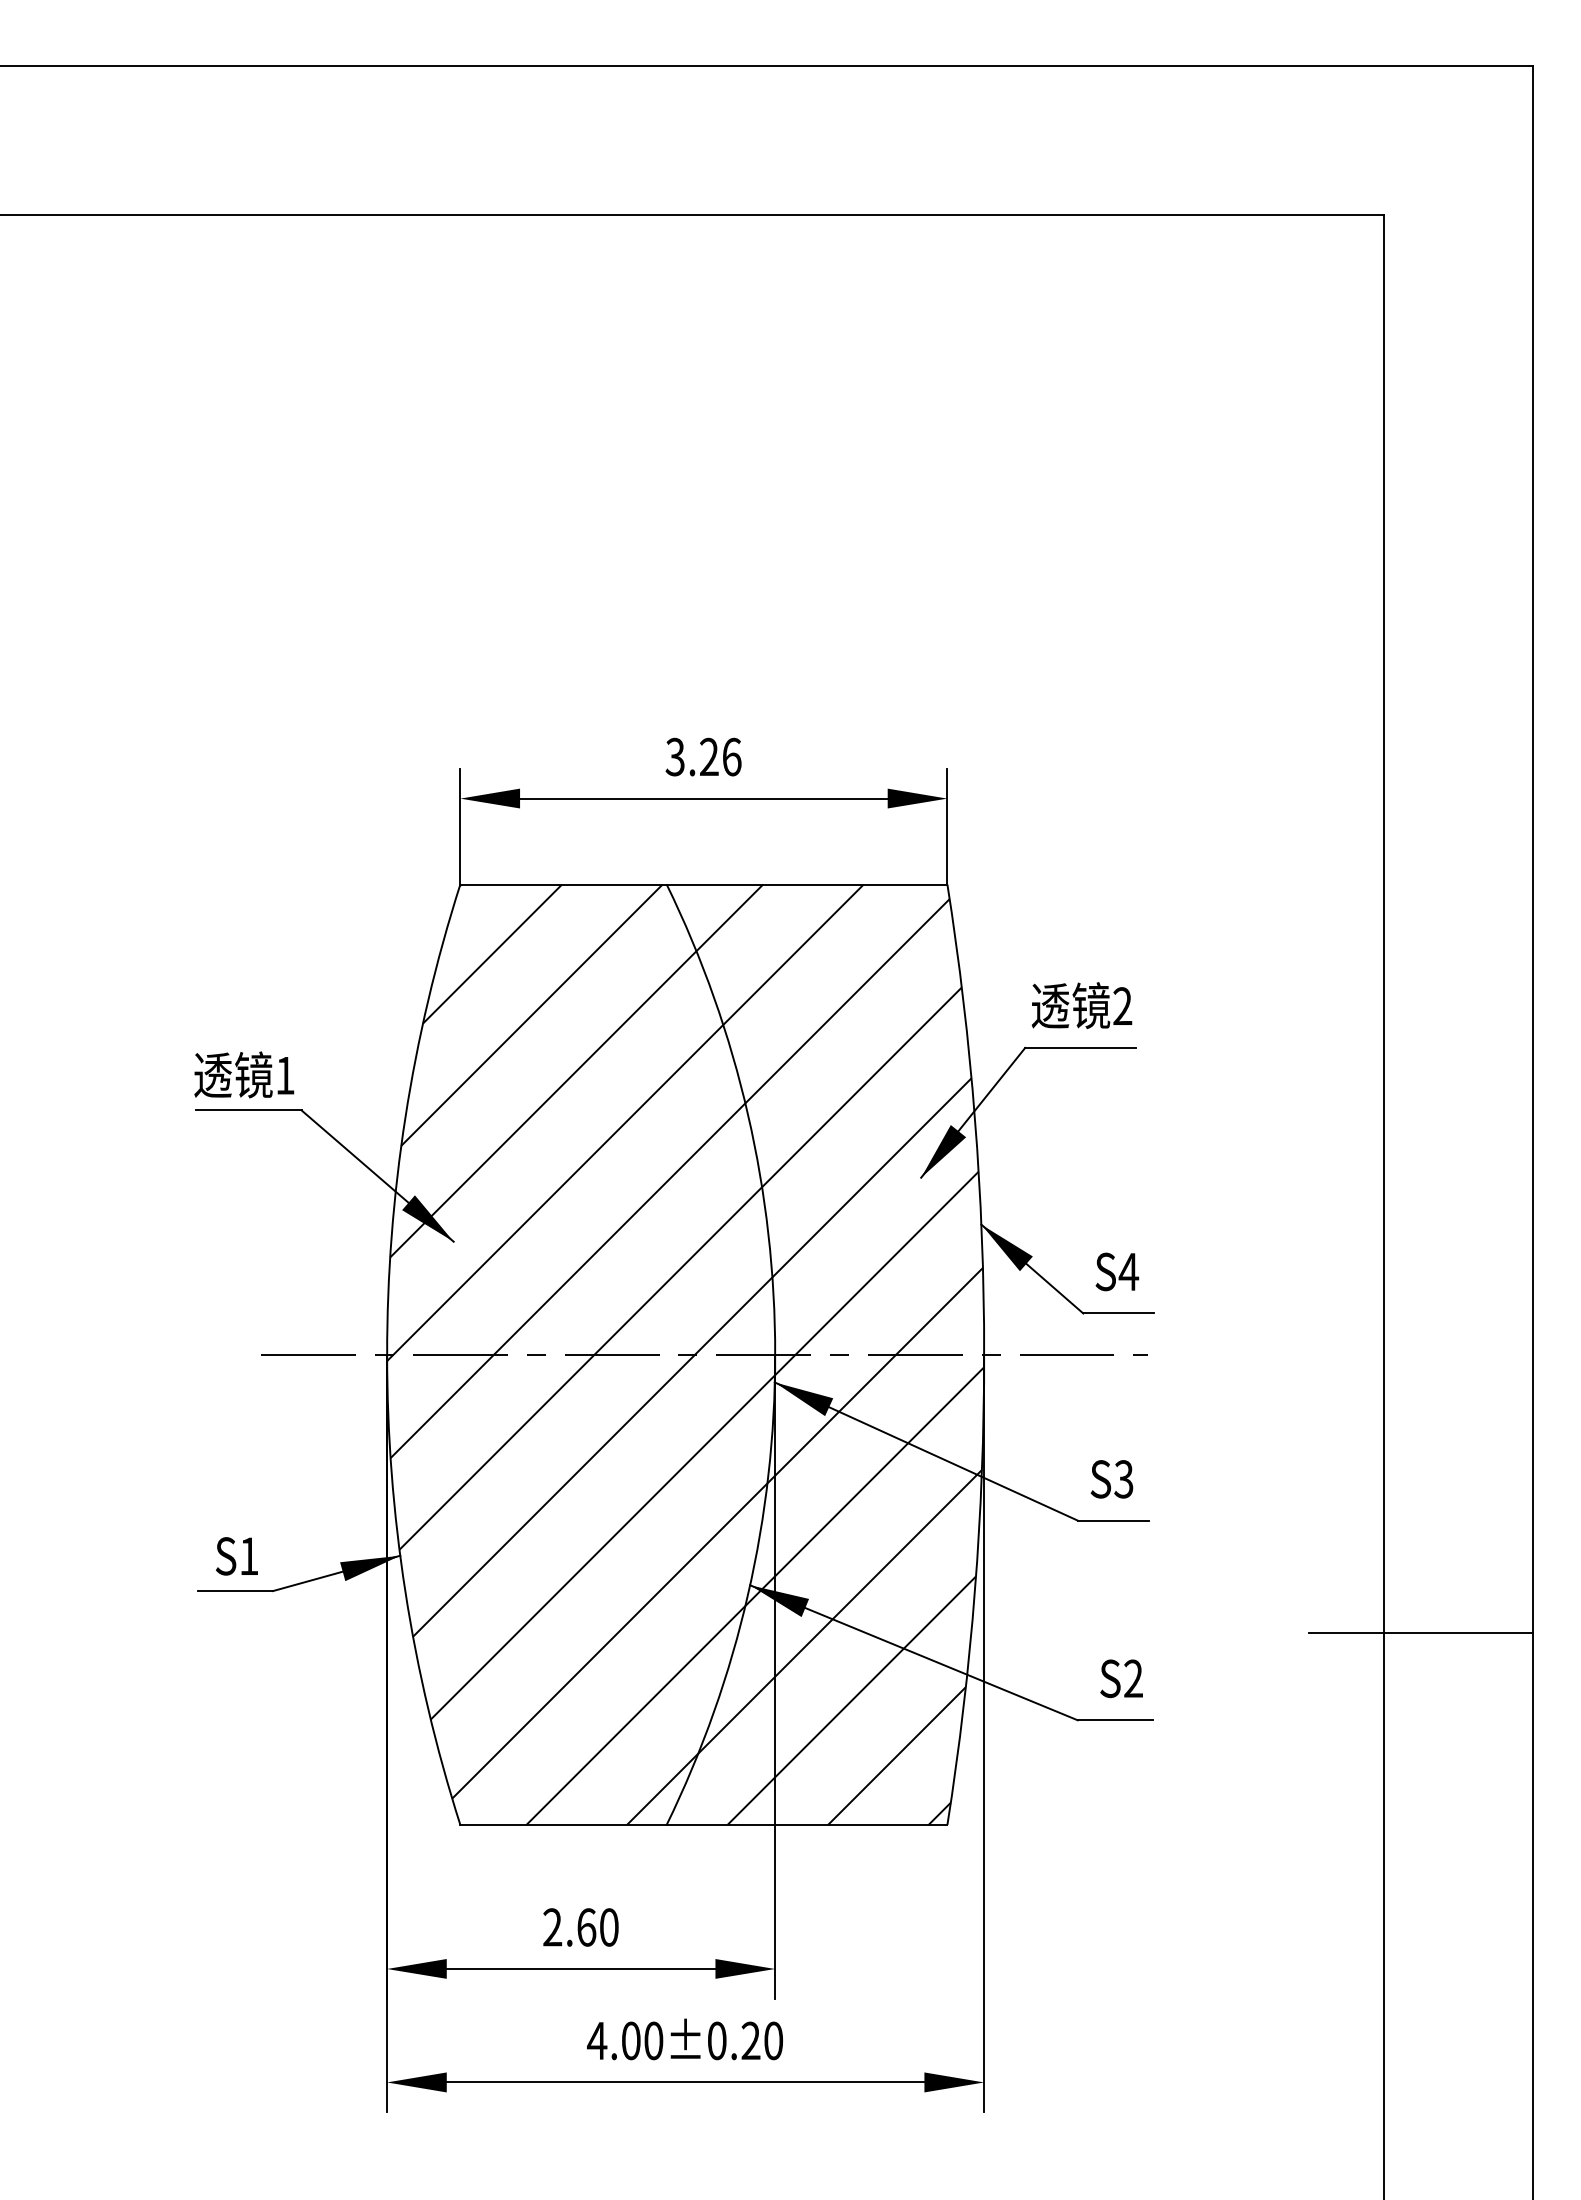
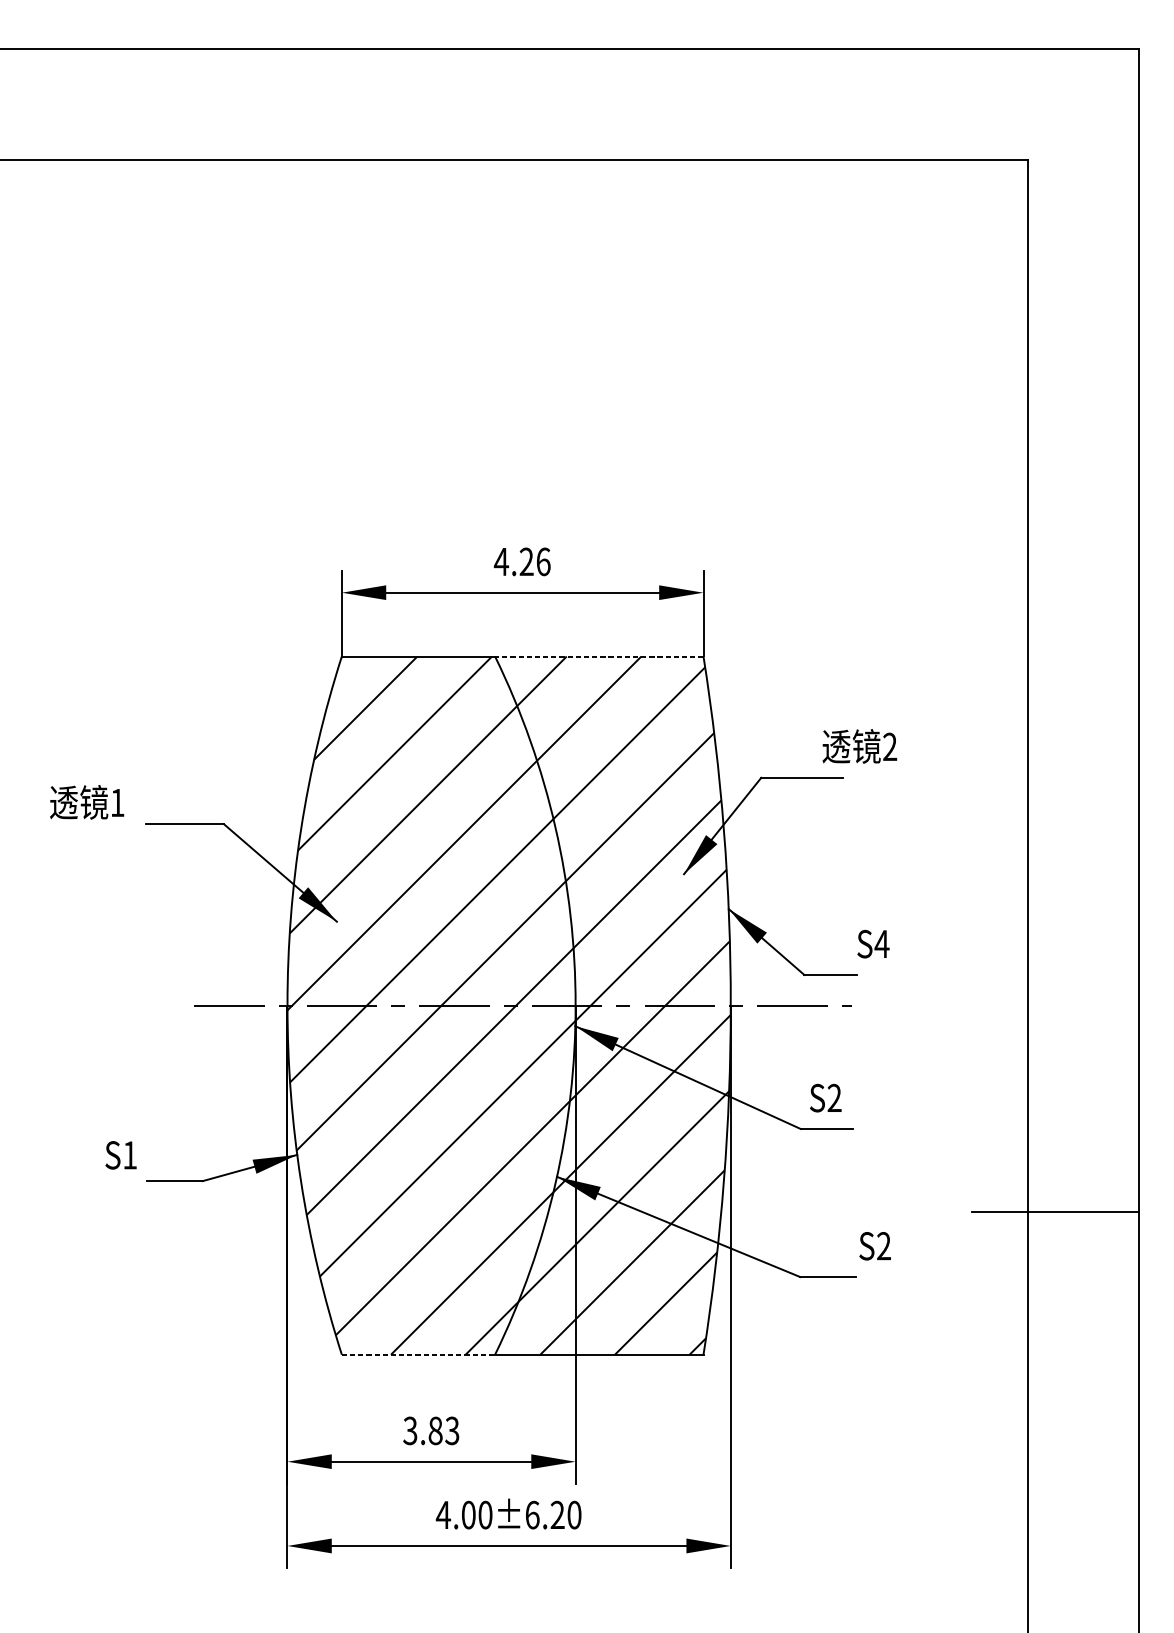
text: (675, 756) -> (501, 561), 3.26 -> 4.26
line: (806, 884) -> (598, 656), solid -> dashed
text: (1081, 1005) -> (859, 746), moved
text: (244, 1074) -> (87, 802), moved
text: (1117, 1271) -> (873, 943), moved
text: (1123, 1479) -> (834, 1098), S3 -> S2
text: (236, 1556) -> (120, 1155), moved
text: (1121, 1678) -> (875, 1246), moved
line: (564, 1824) -> (419, 1354), solid -> dashed
text: (580, 1927) -> (431, 1430), 2.60 -> 3.83
text: (717, 2040) -> (532, 1514), 4.00±0.20 -> 4.00±6.20

